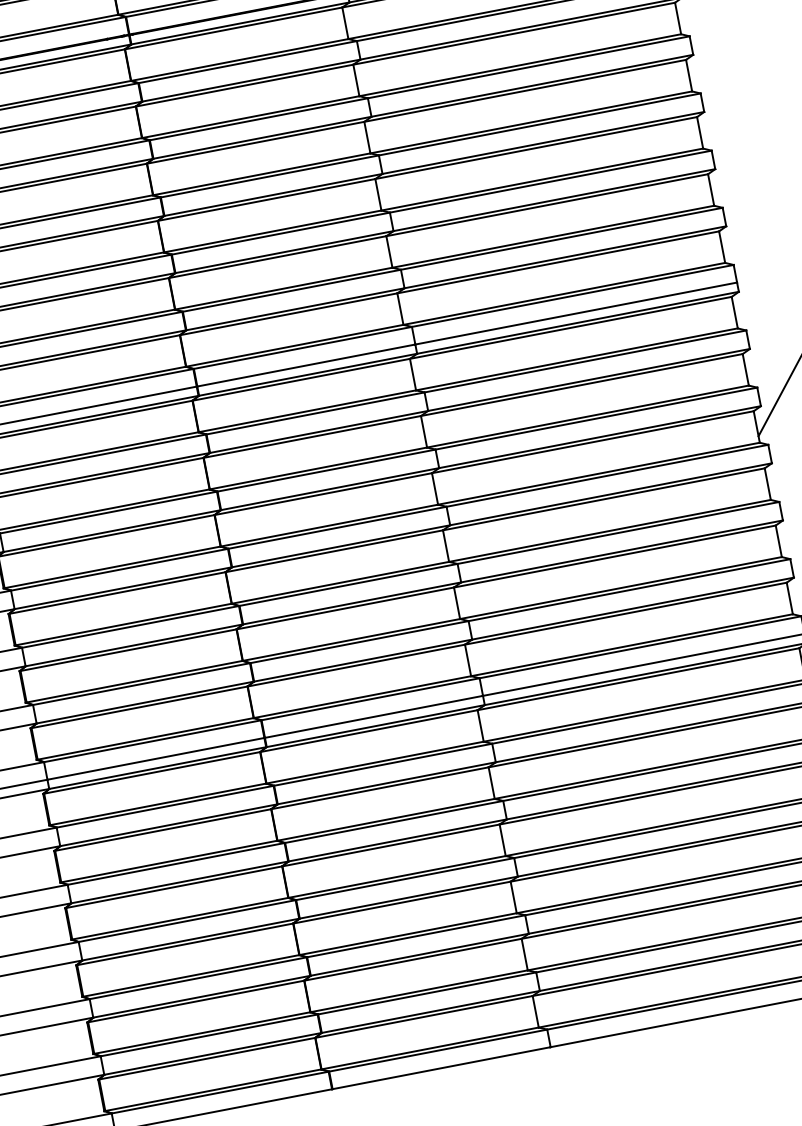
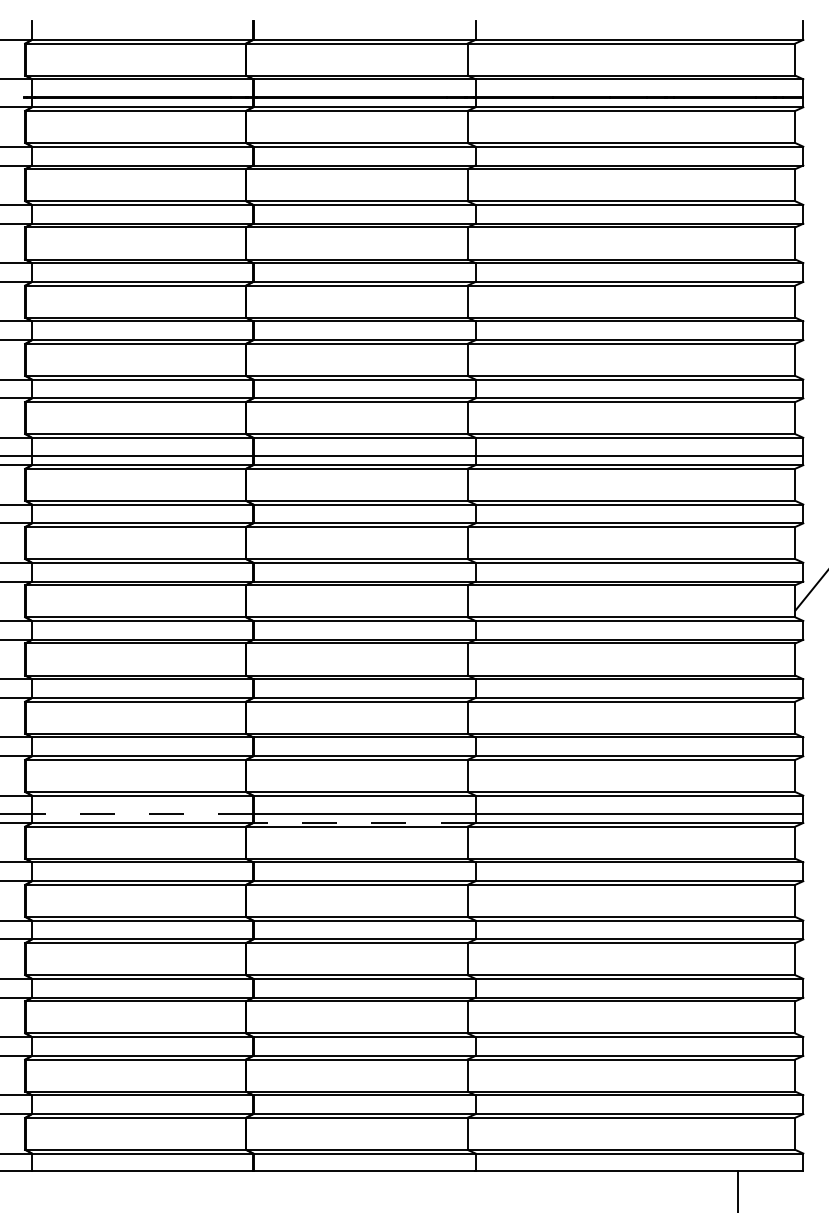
line: (375, 725) -> (364, 822), solid -> dashed
line: (154, 758) -> (141, 813), solid -> dashed

